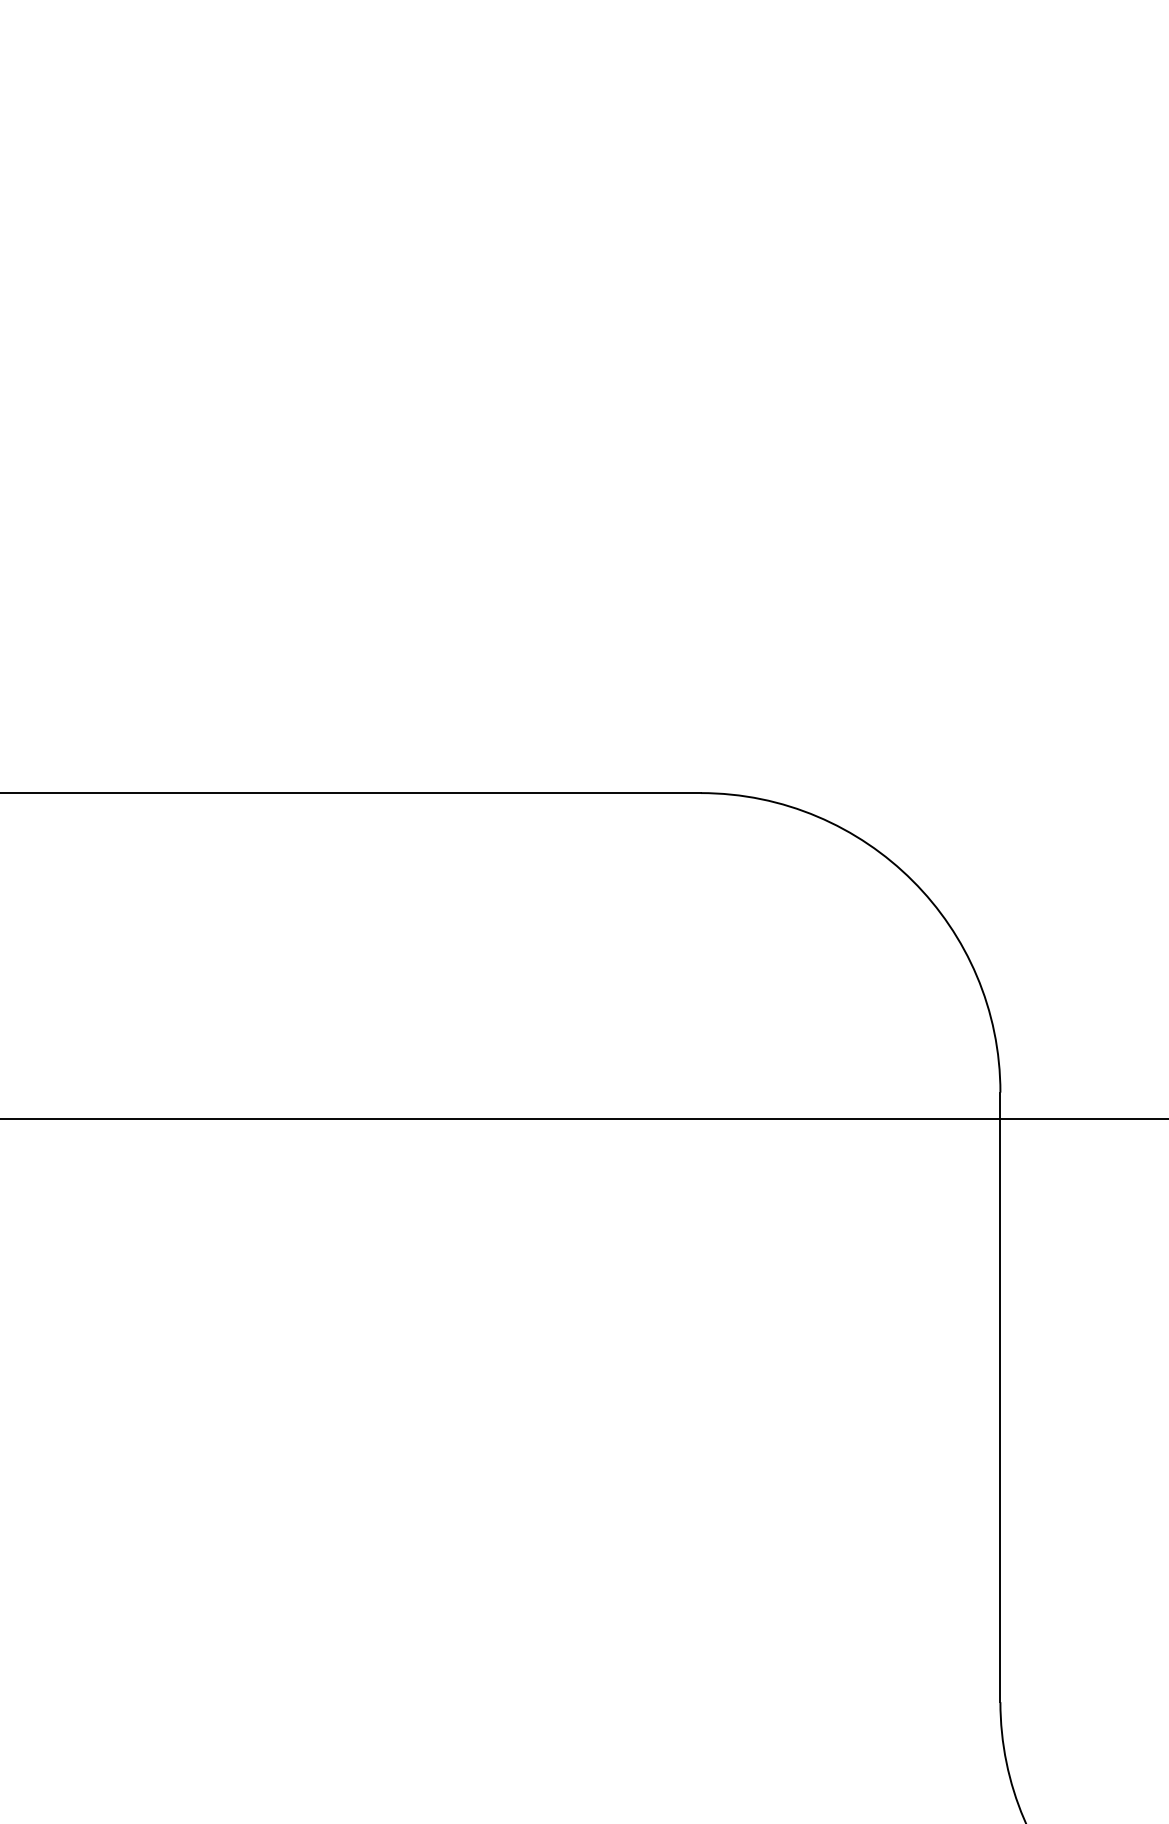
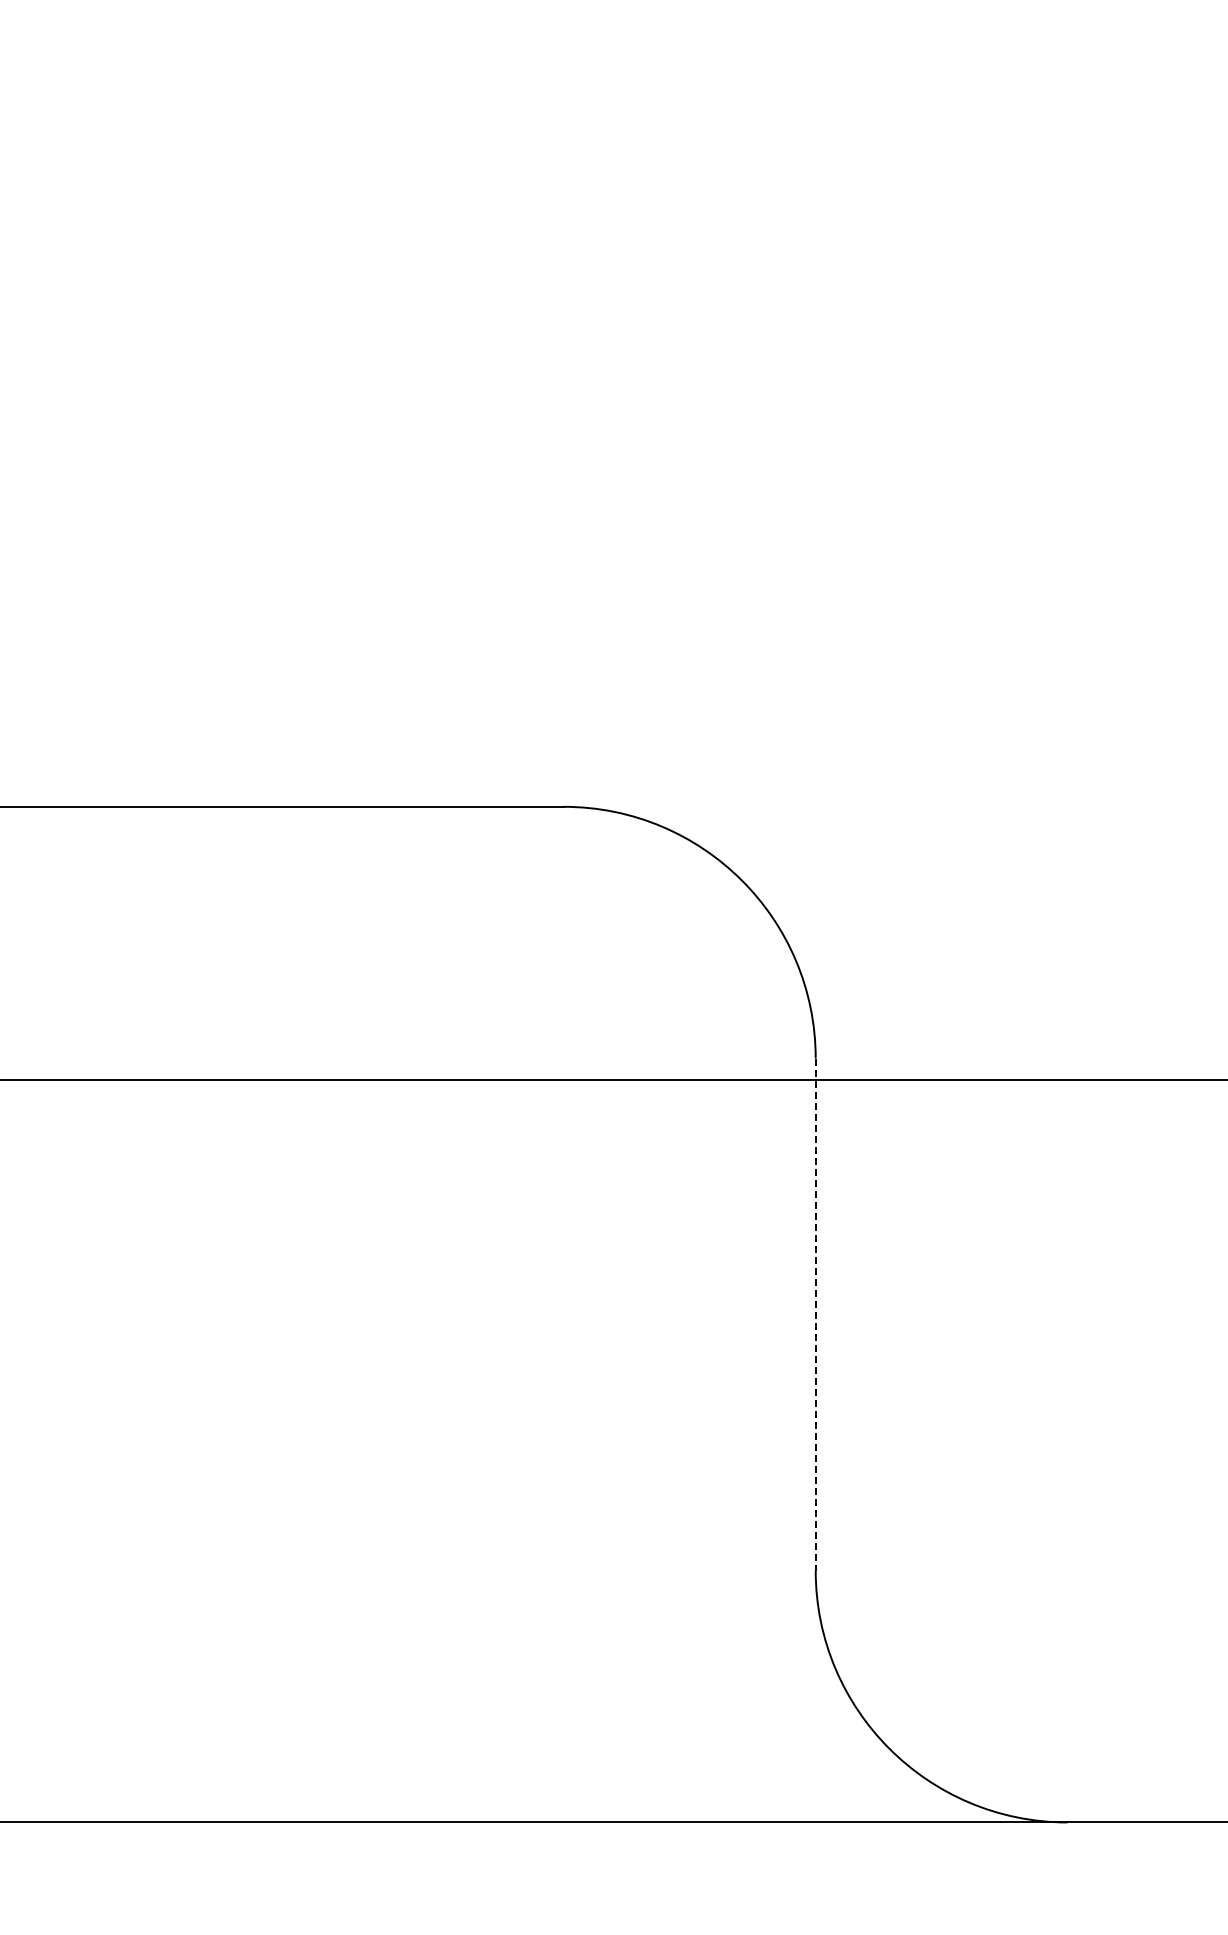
line: (1000, 1398) -> (815, 1315), solid -> dashed

